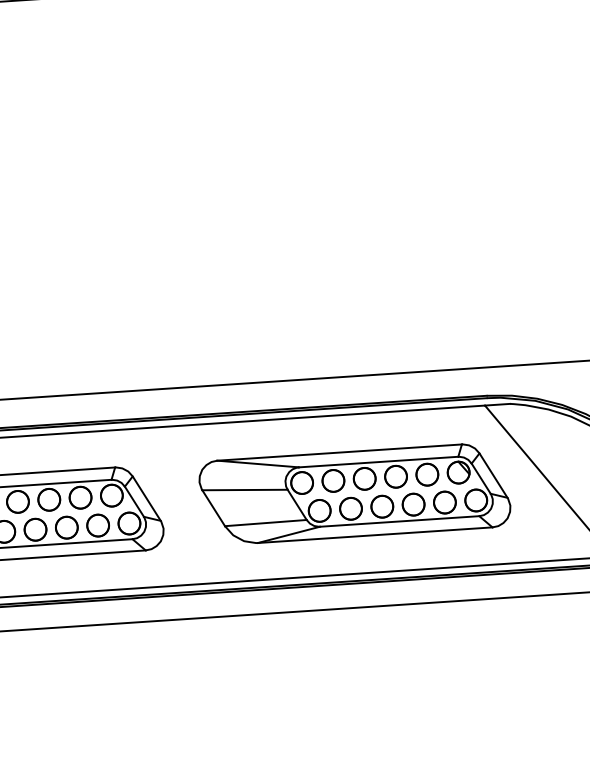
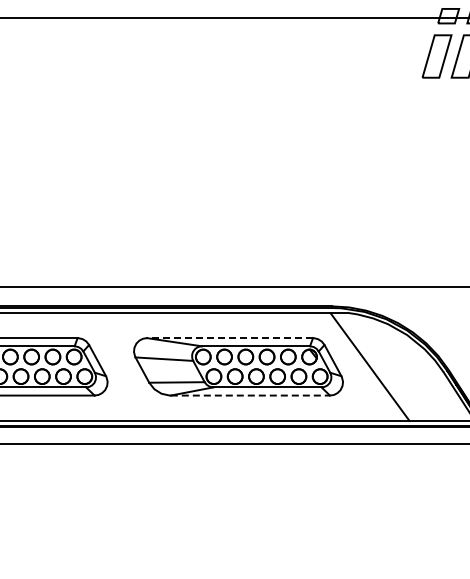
line: (340, 453) -> (230, 338), solid -> dashed
line: (375, 535) -> (250, 395), solid -> dashed

